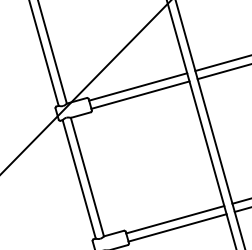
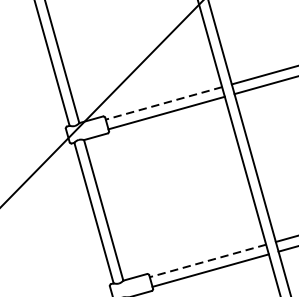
line: (138, 86) -> (164, 102), solid -> dashed
line: (175, 219) -> (208, 260), solid -> dashed

